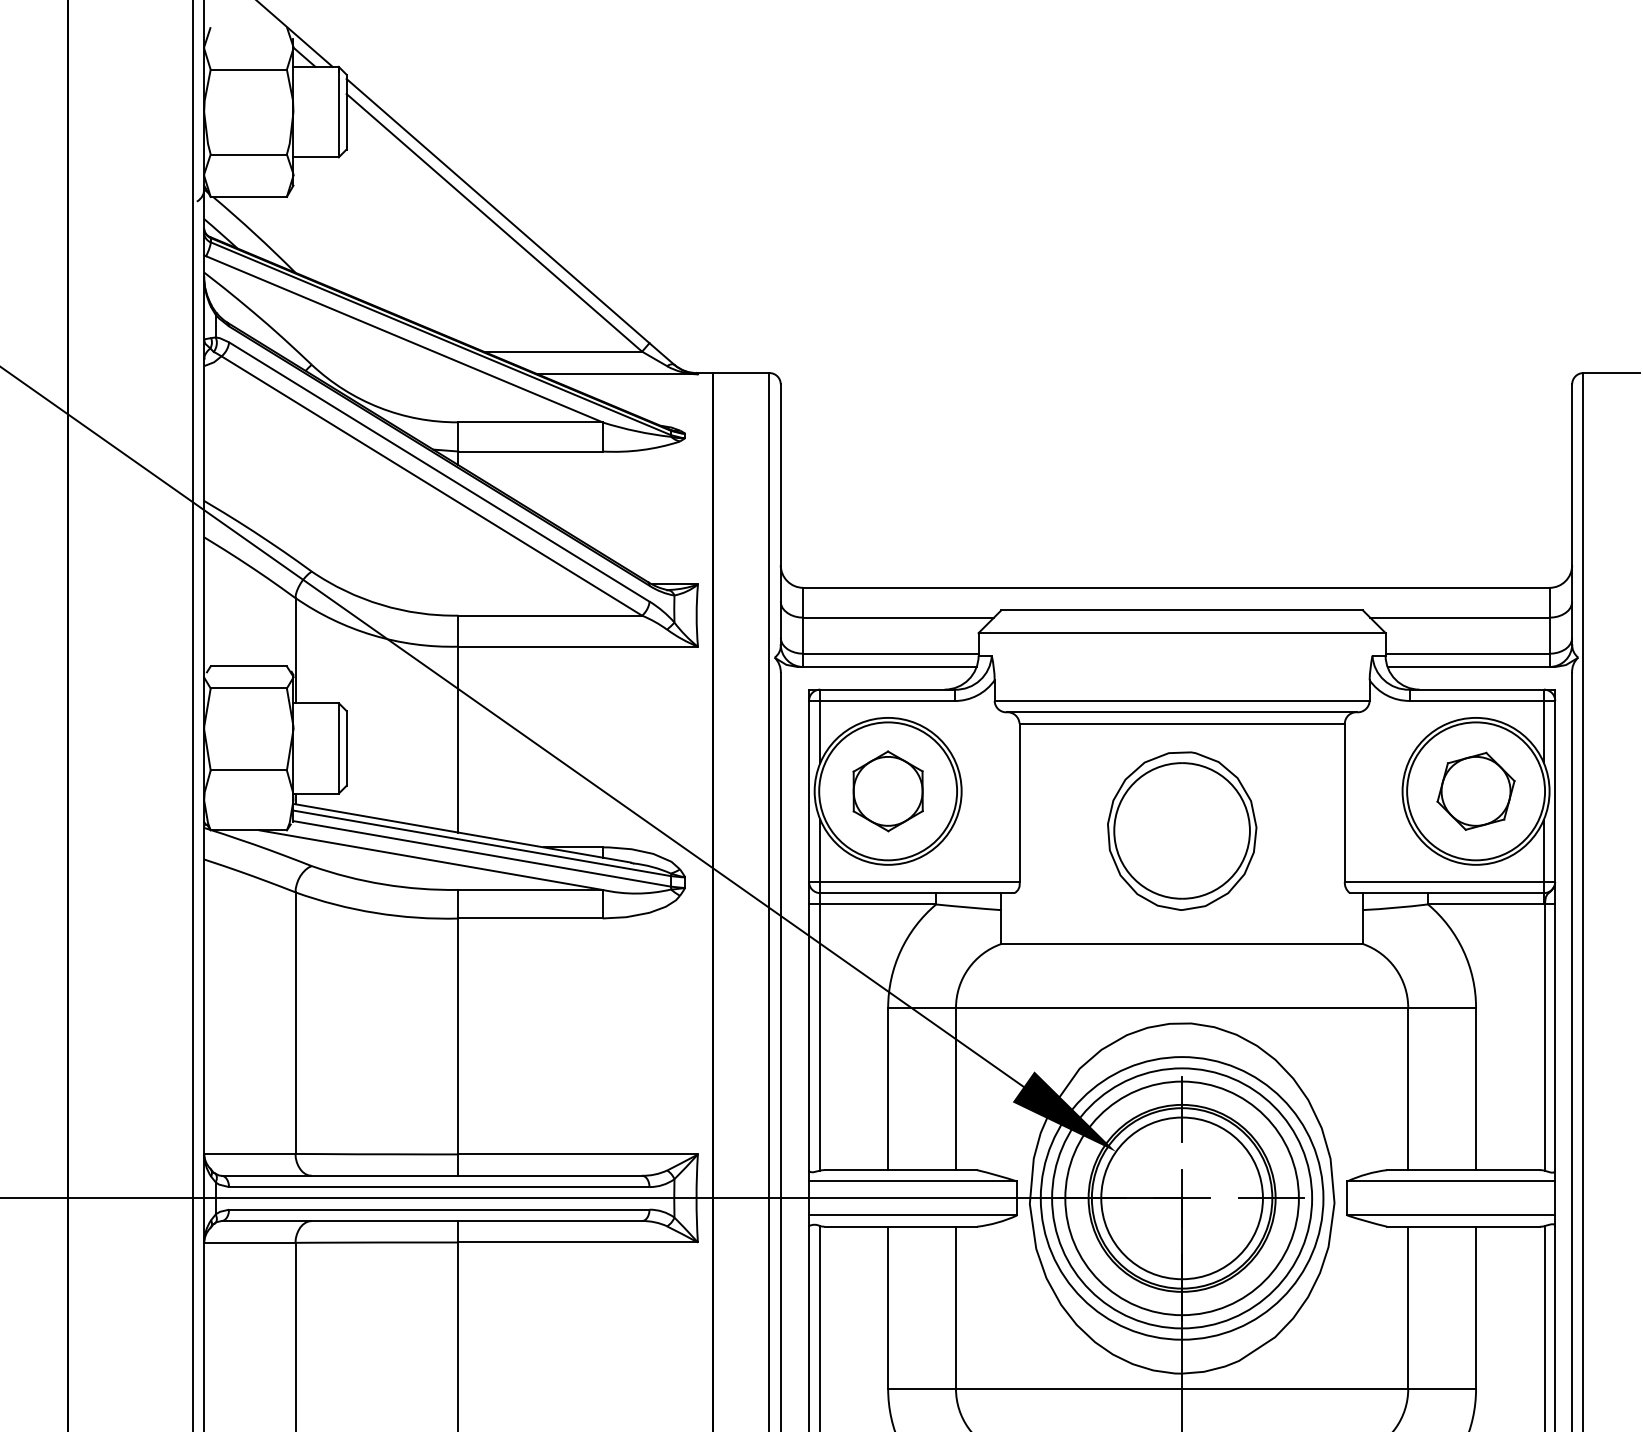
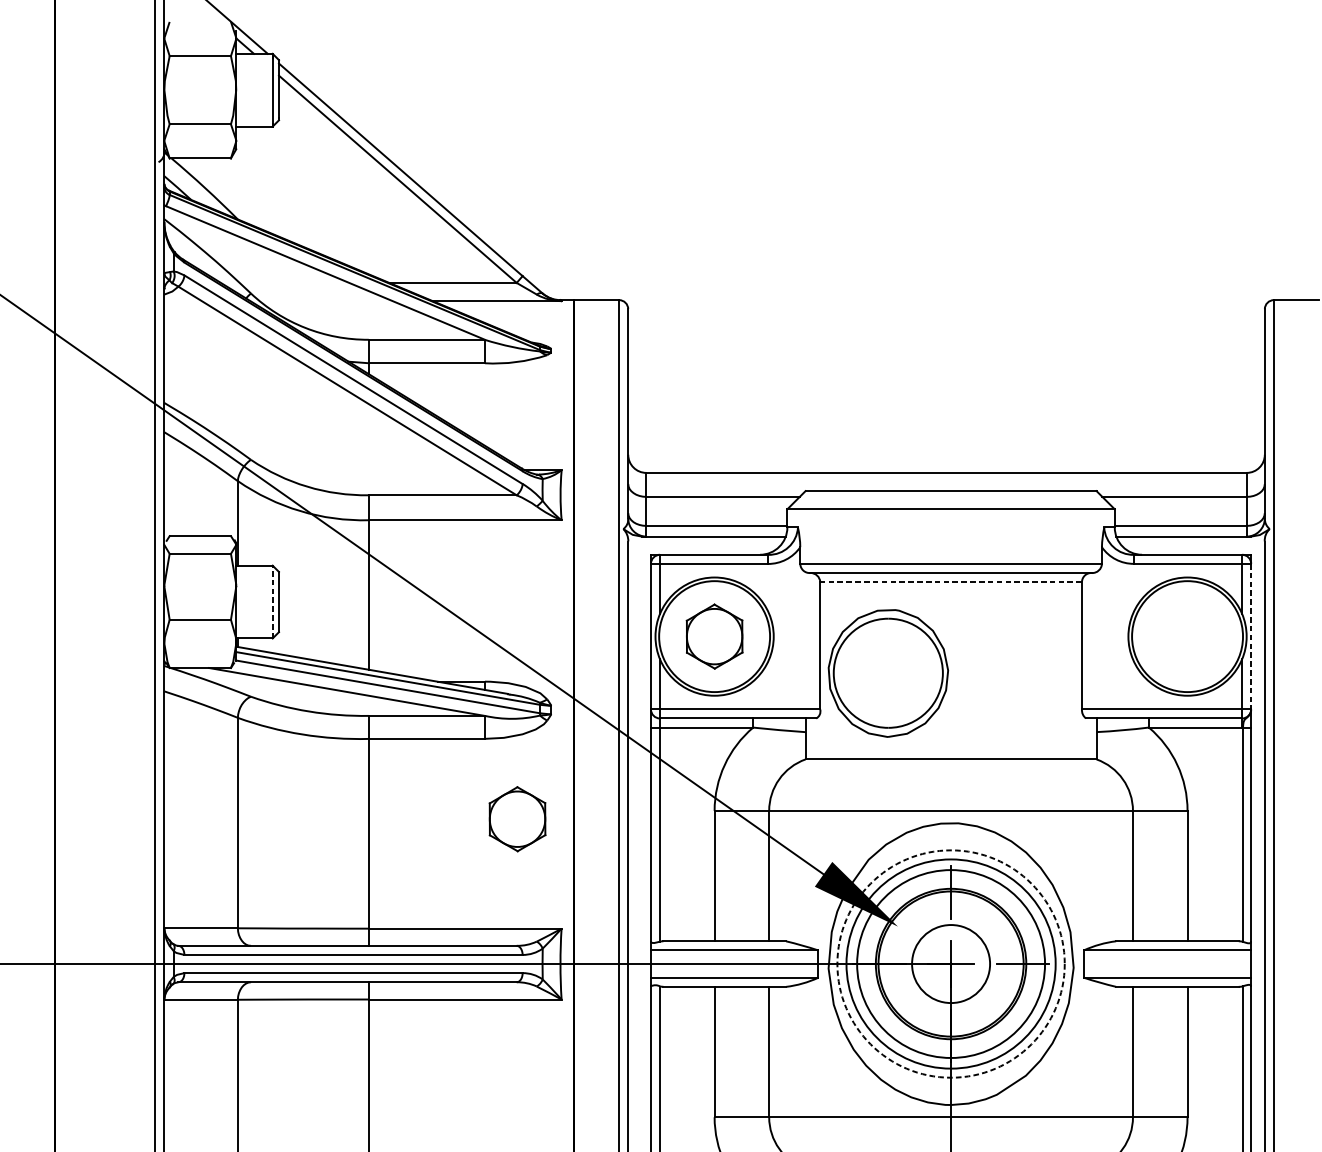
line: (1182, 723) -> (951, 582), solid -> dashed
line: (338, 747) -> (272, 601), solid -> dashed
part: (1475, 790) -> (1187, 635), removed
line: (1555, 791) -> (1251, 636), solid -> dashed
part: (1182, 830) -> (888, 672), moved
part: (642, 1018) -> (517, 819), added
circle: (1181, 1198) -> (950, 964), size x0.6
circle: (1181, 1198) -> (950, 964), solid -> dashed

